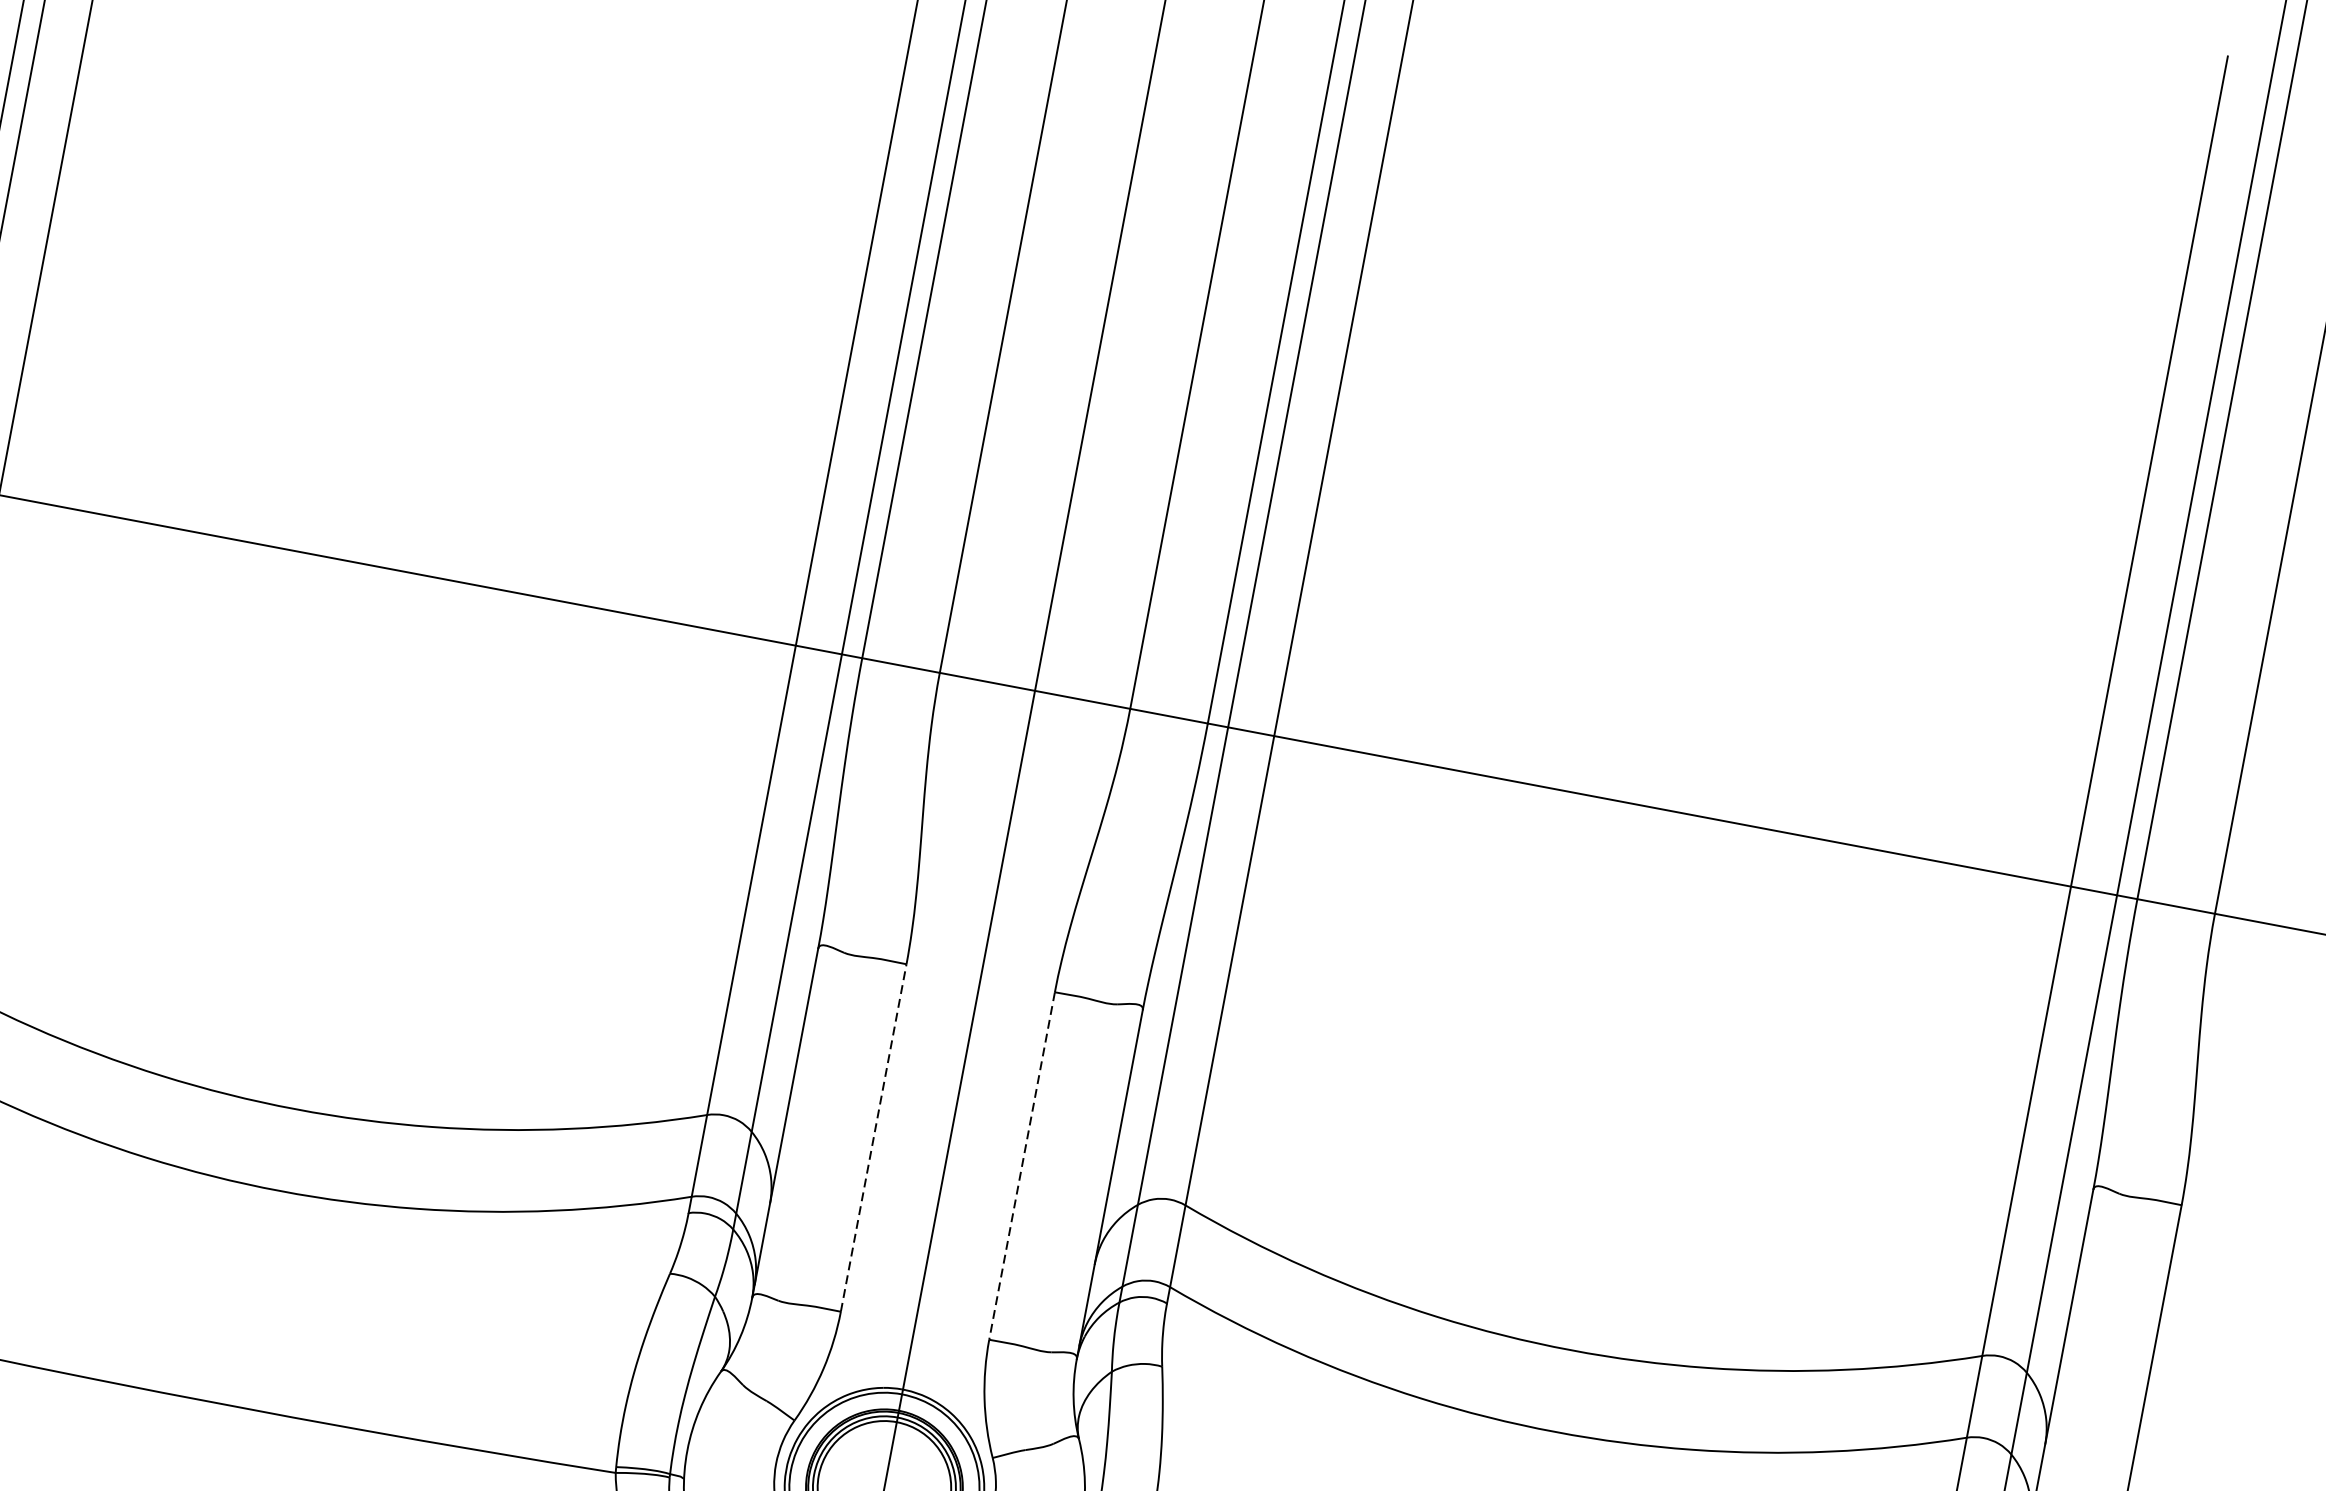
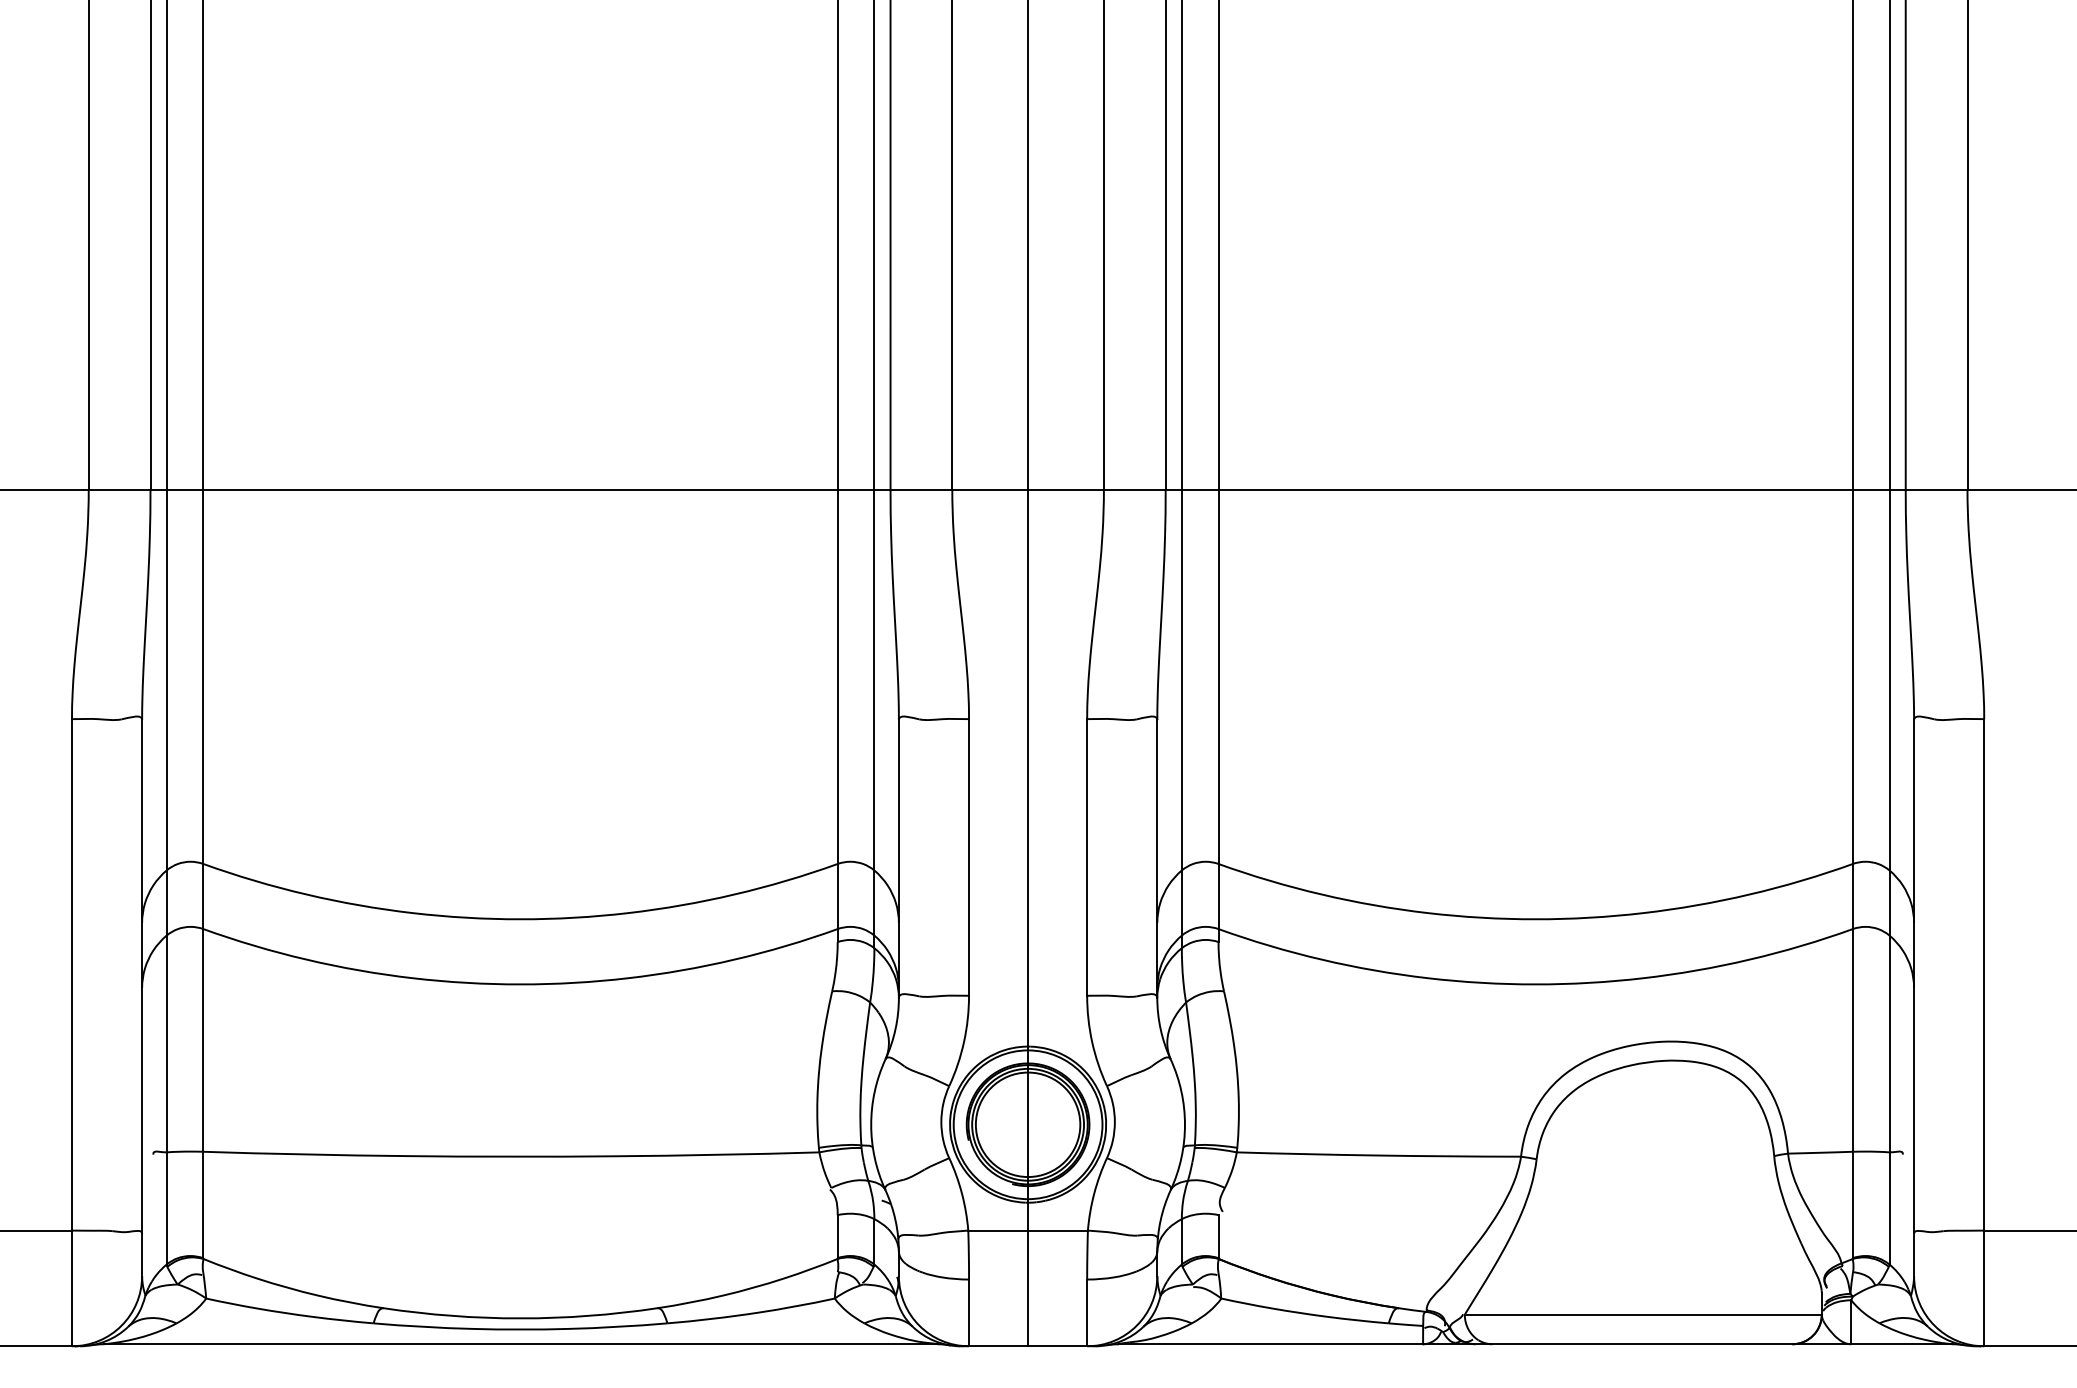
line: (874, 1136) -> (969, 856), dashed -> solid
line: (1022, 1166) -> (1087, 857), dashed -> solid

